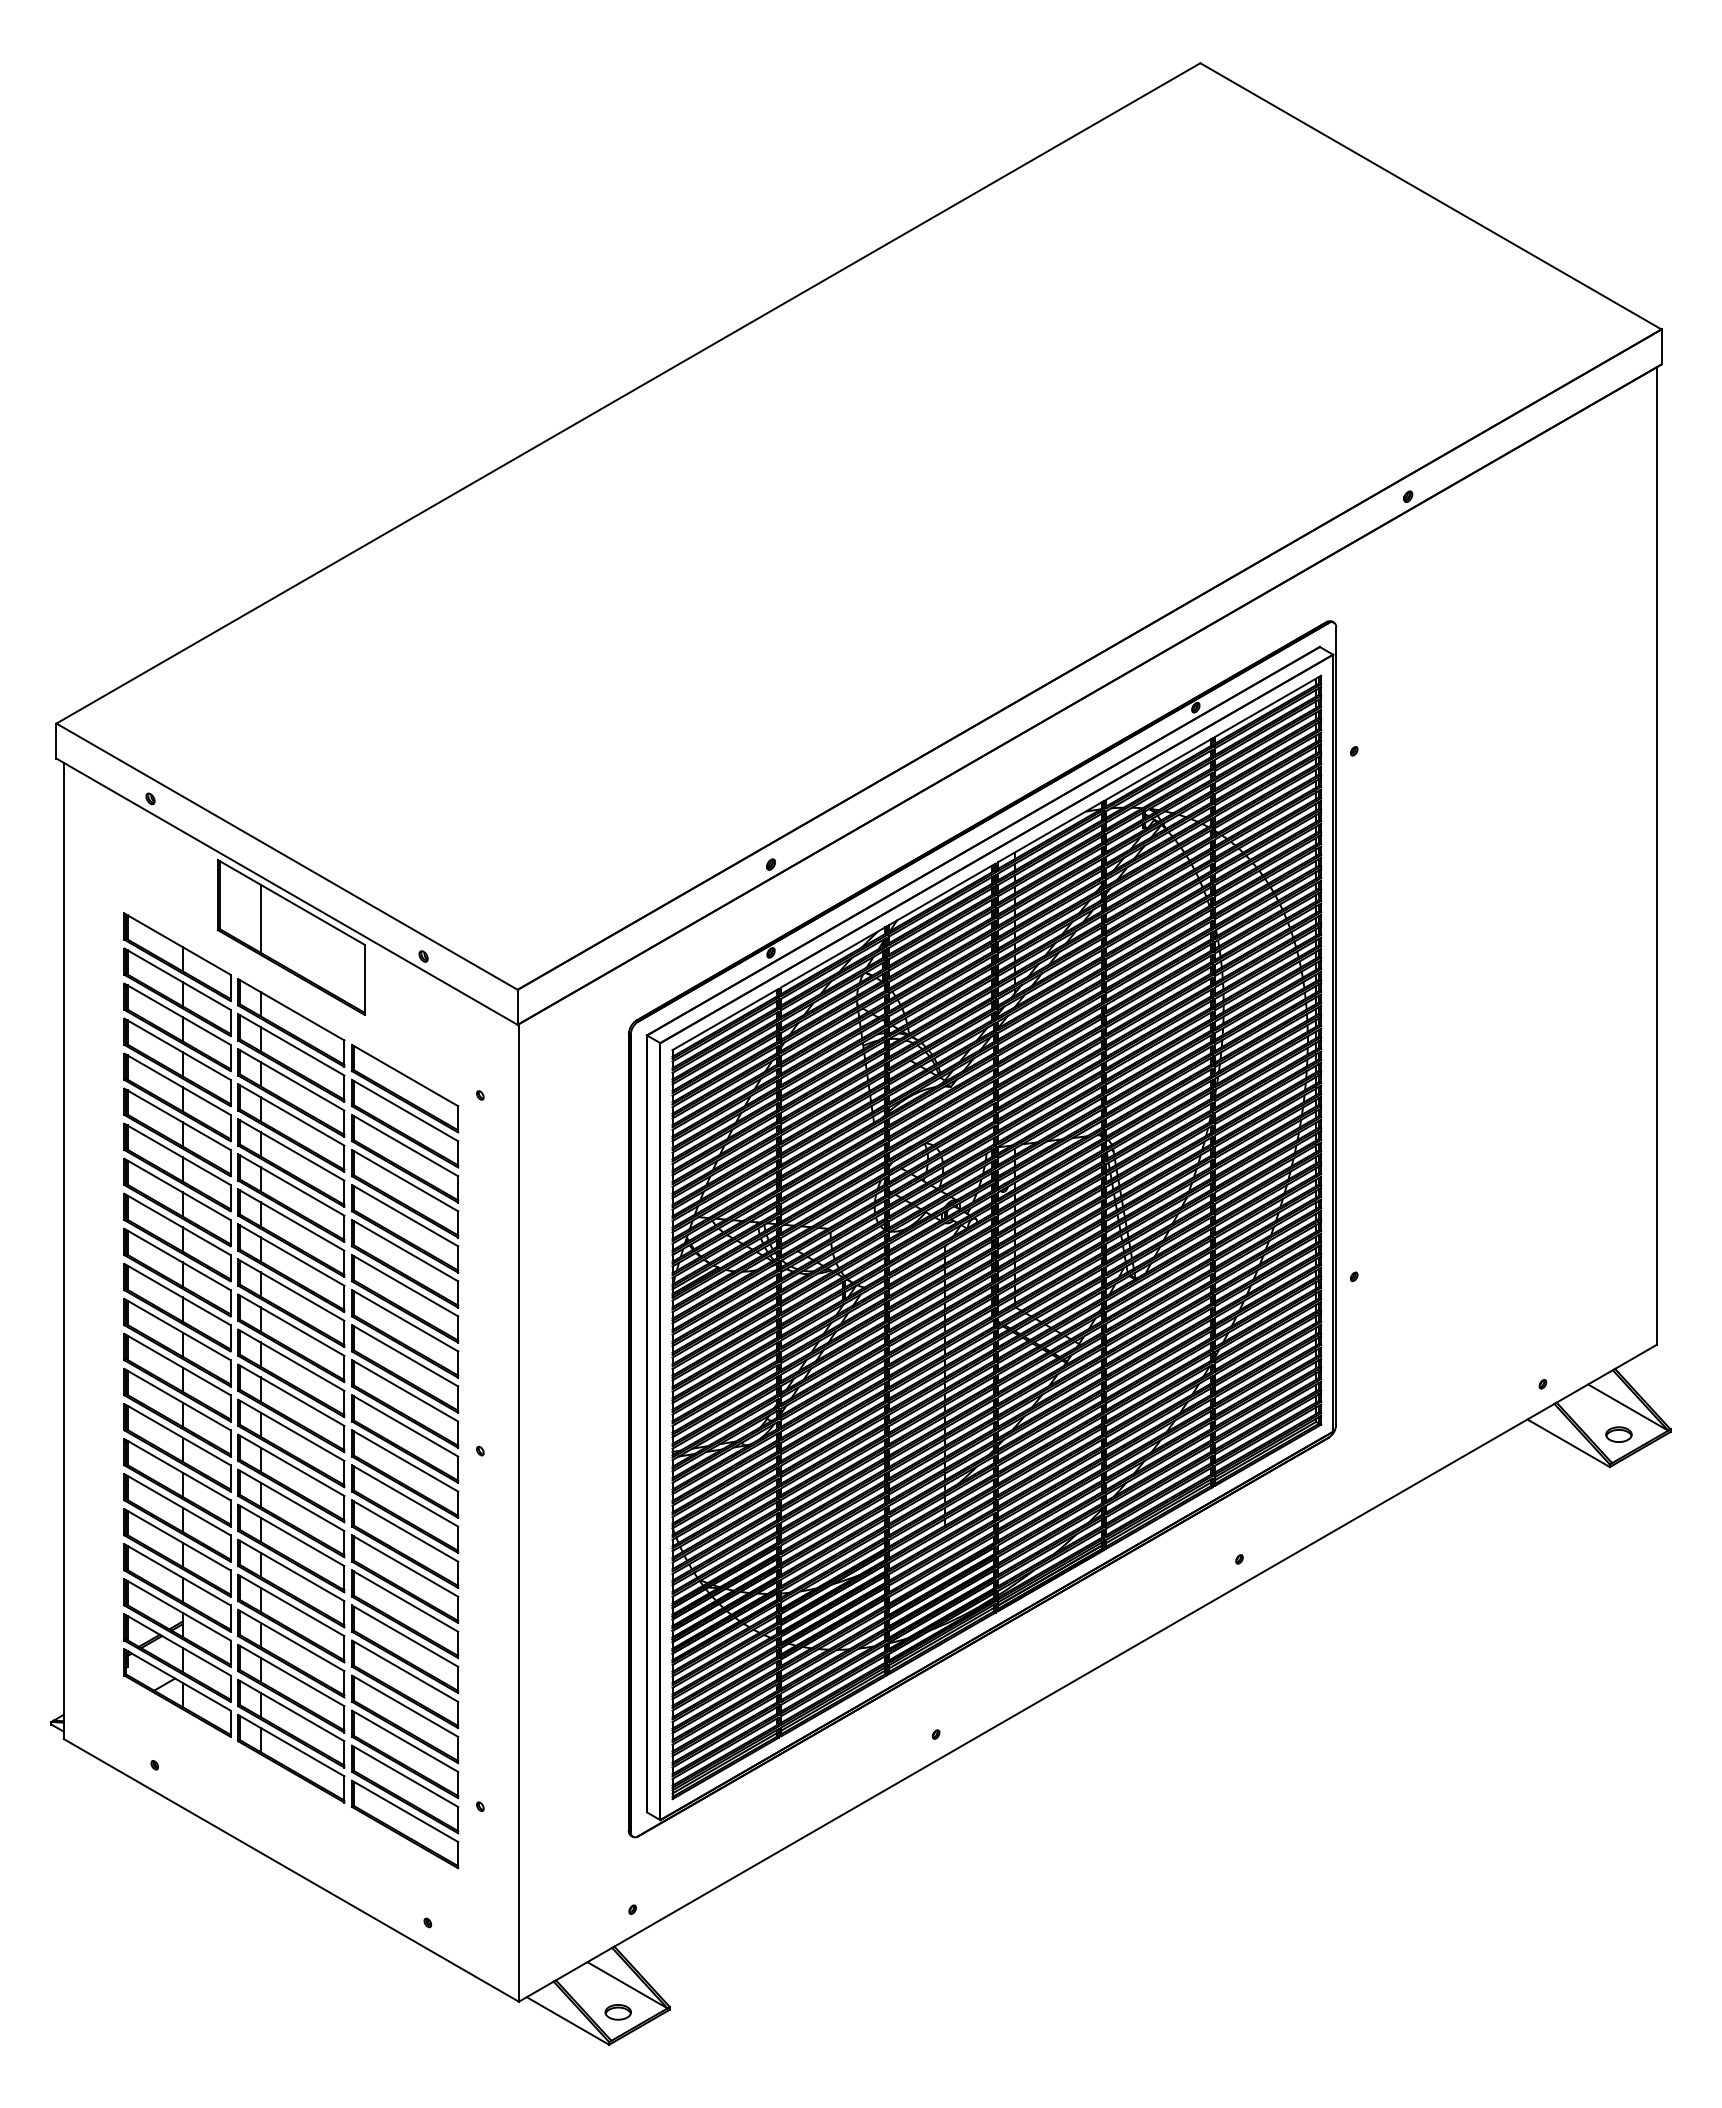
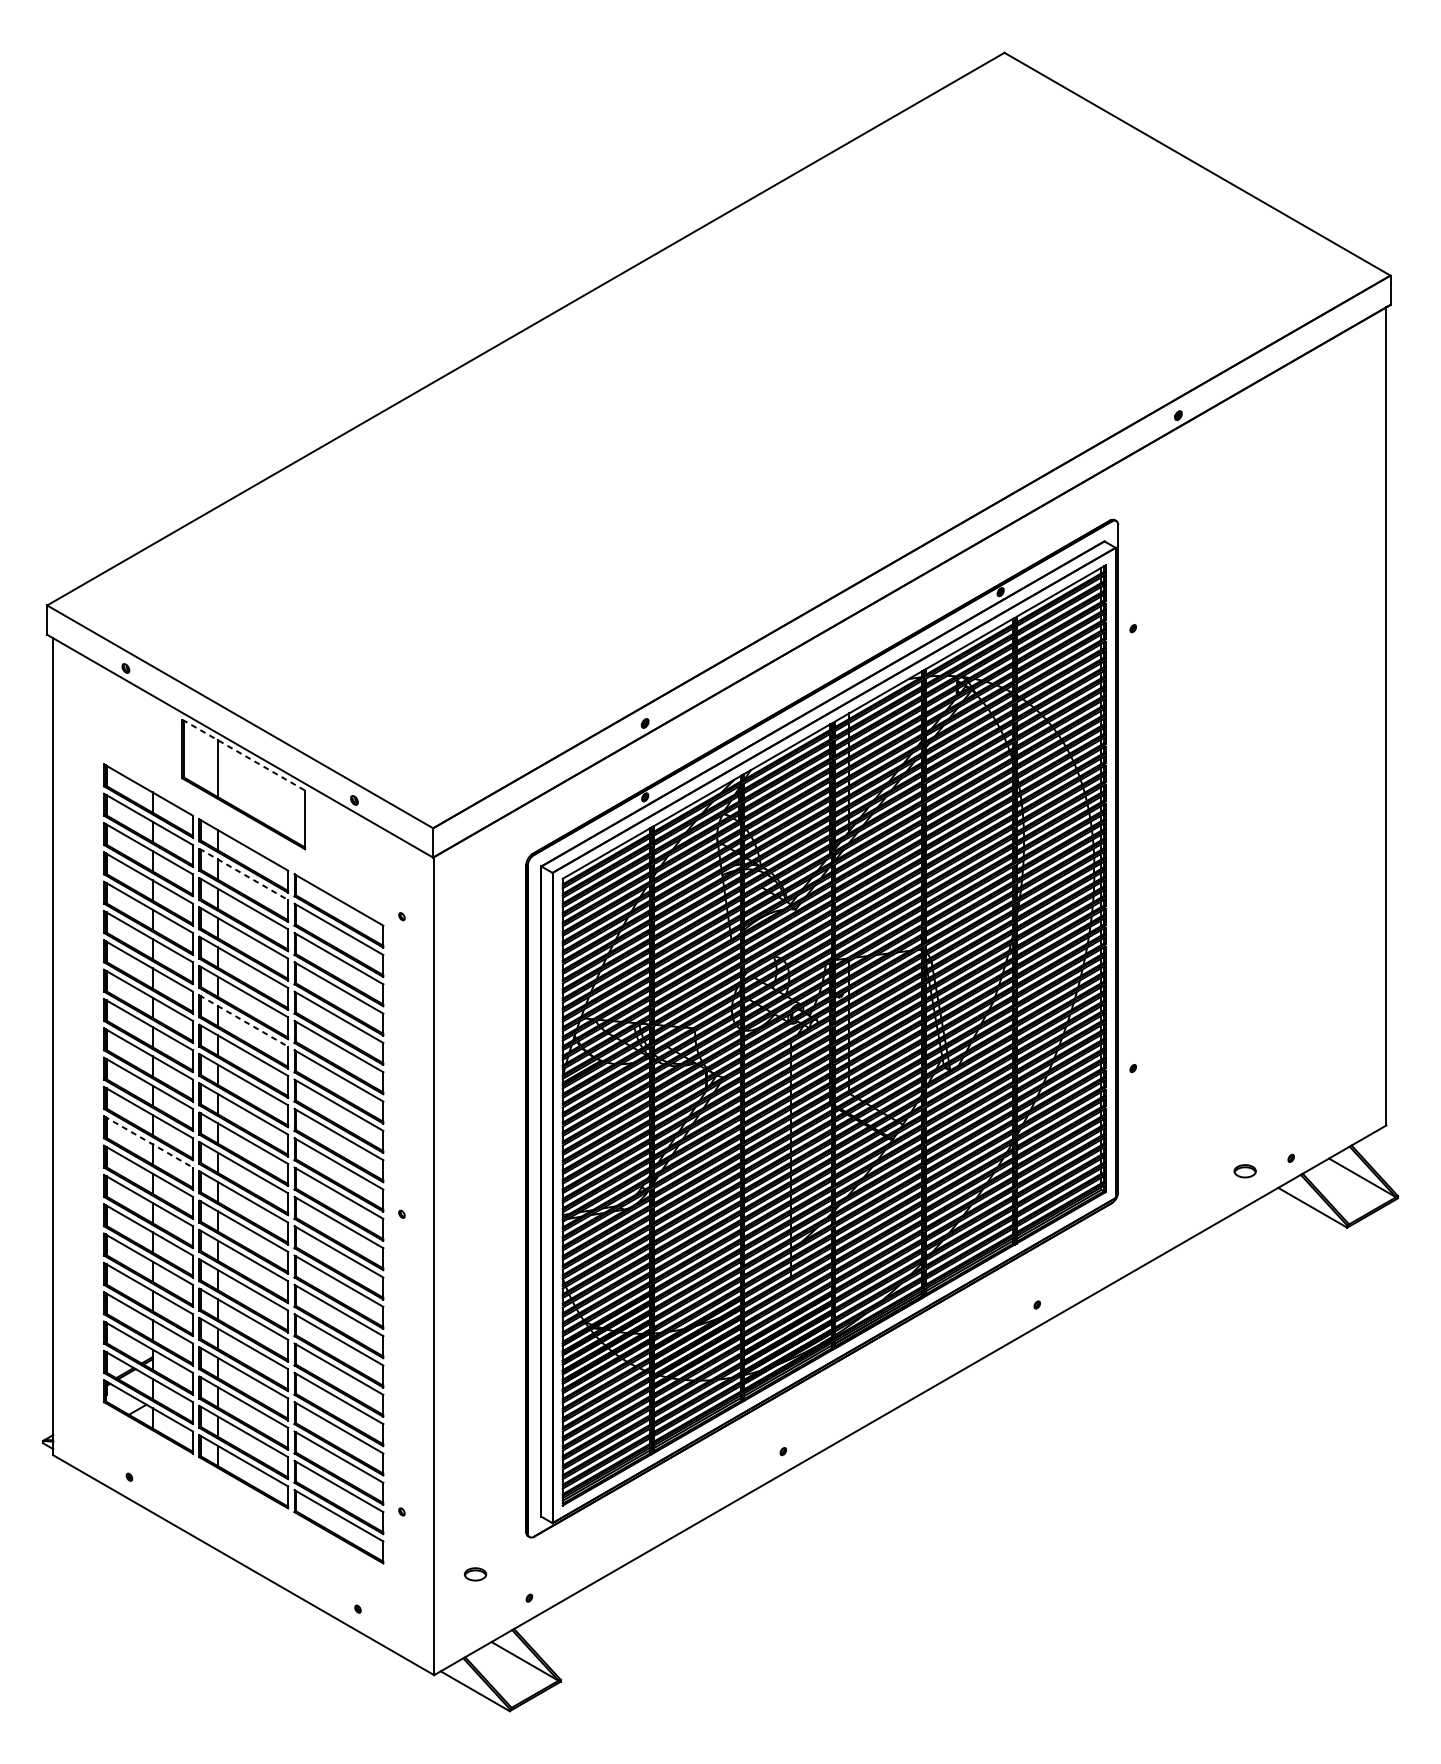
line: (291, 902) -> (243, 755), solid -> dashed
line: (291, 1045) -> (243, 874), solid -> dashed
line: (291, 1220) -> (243, 1021), solid -> dashed
line: (177, 1364) -> (148, 1141), solid -> dashed
part: (1618, 1434) -> (1244, 1171), moved
part: (617, 2012) -> (474, 1574), moved

